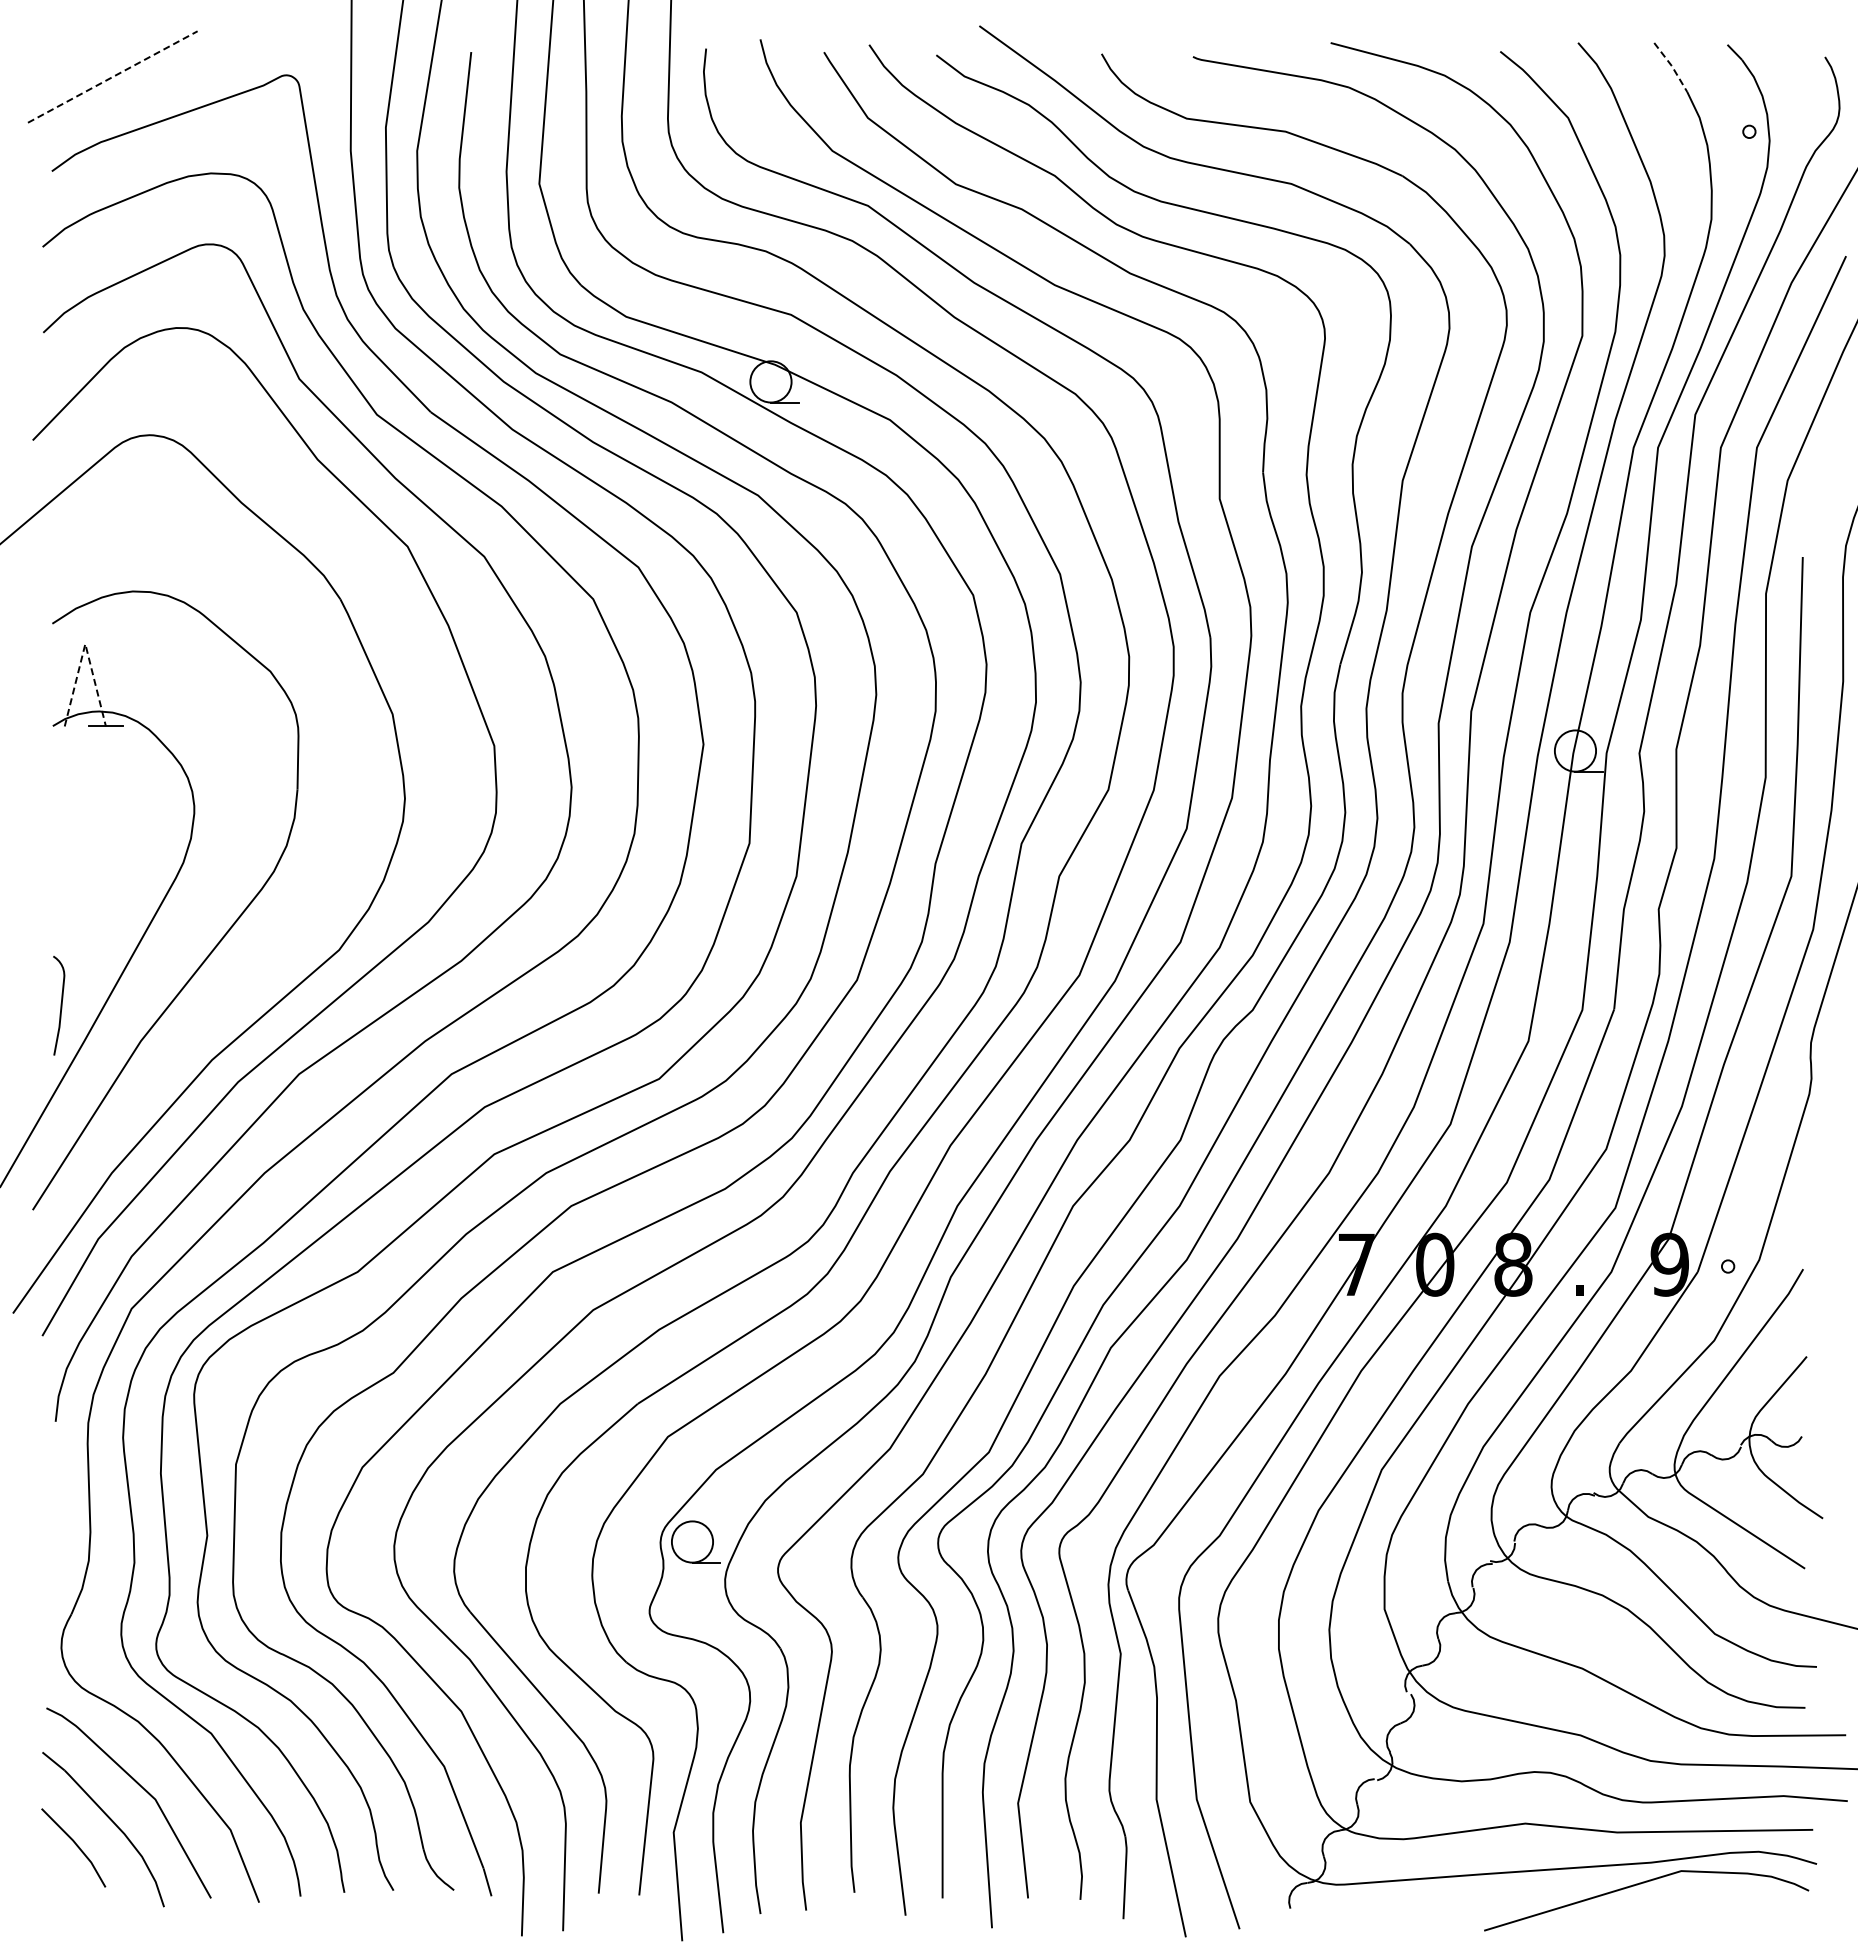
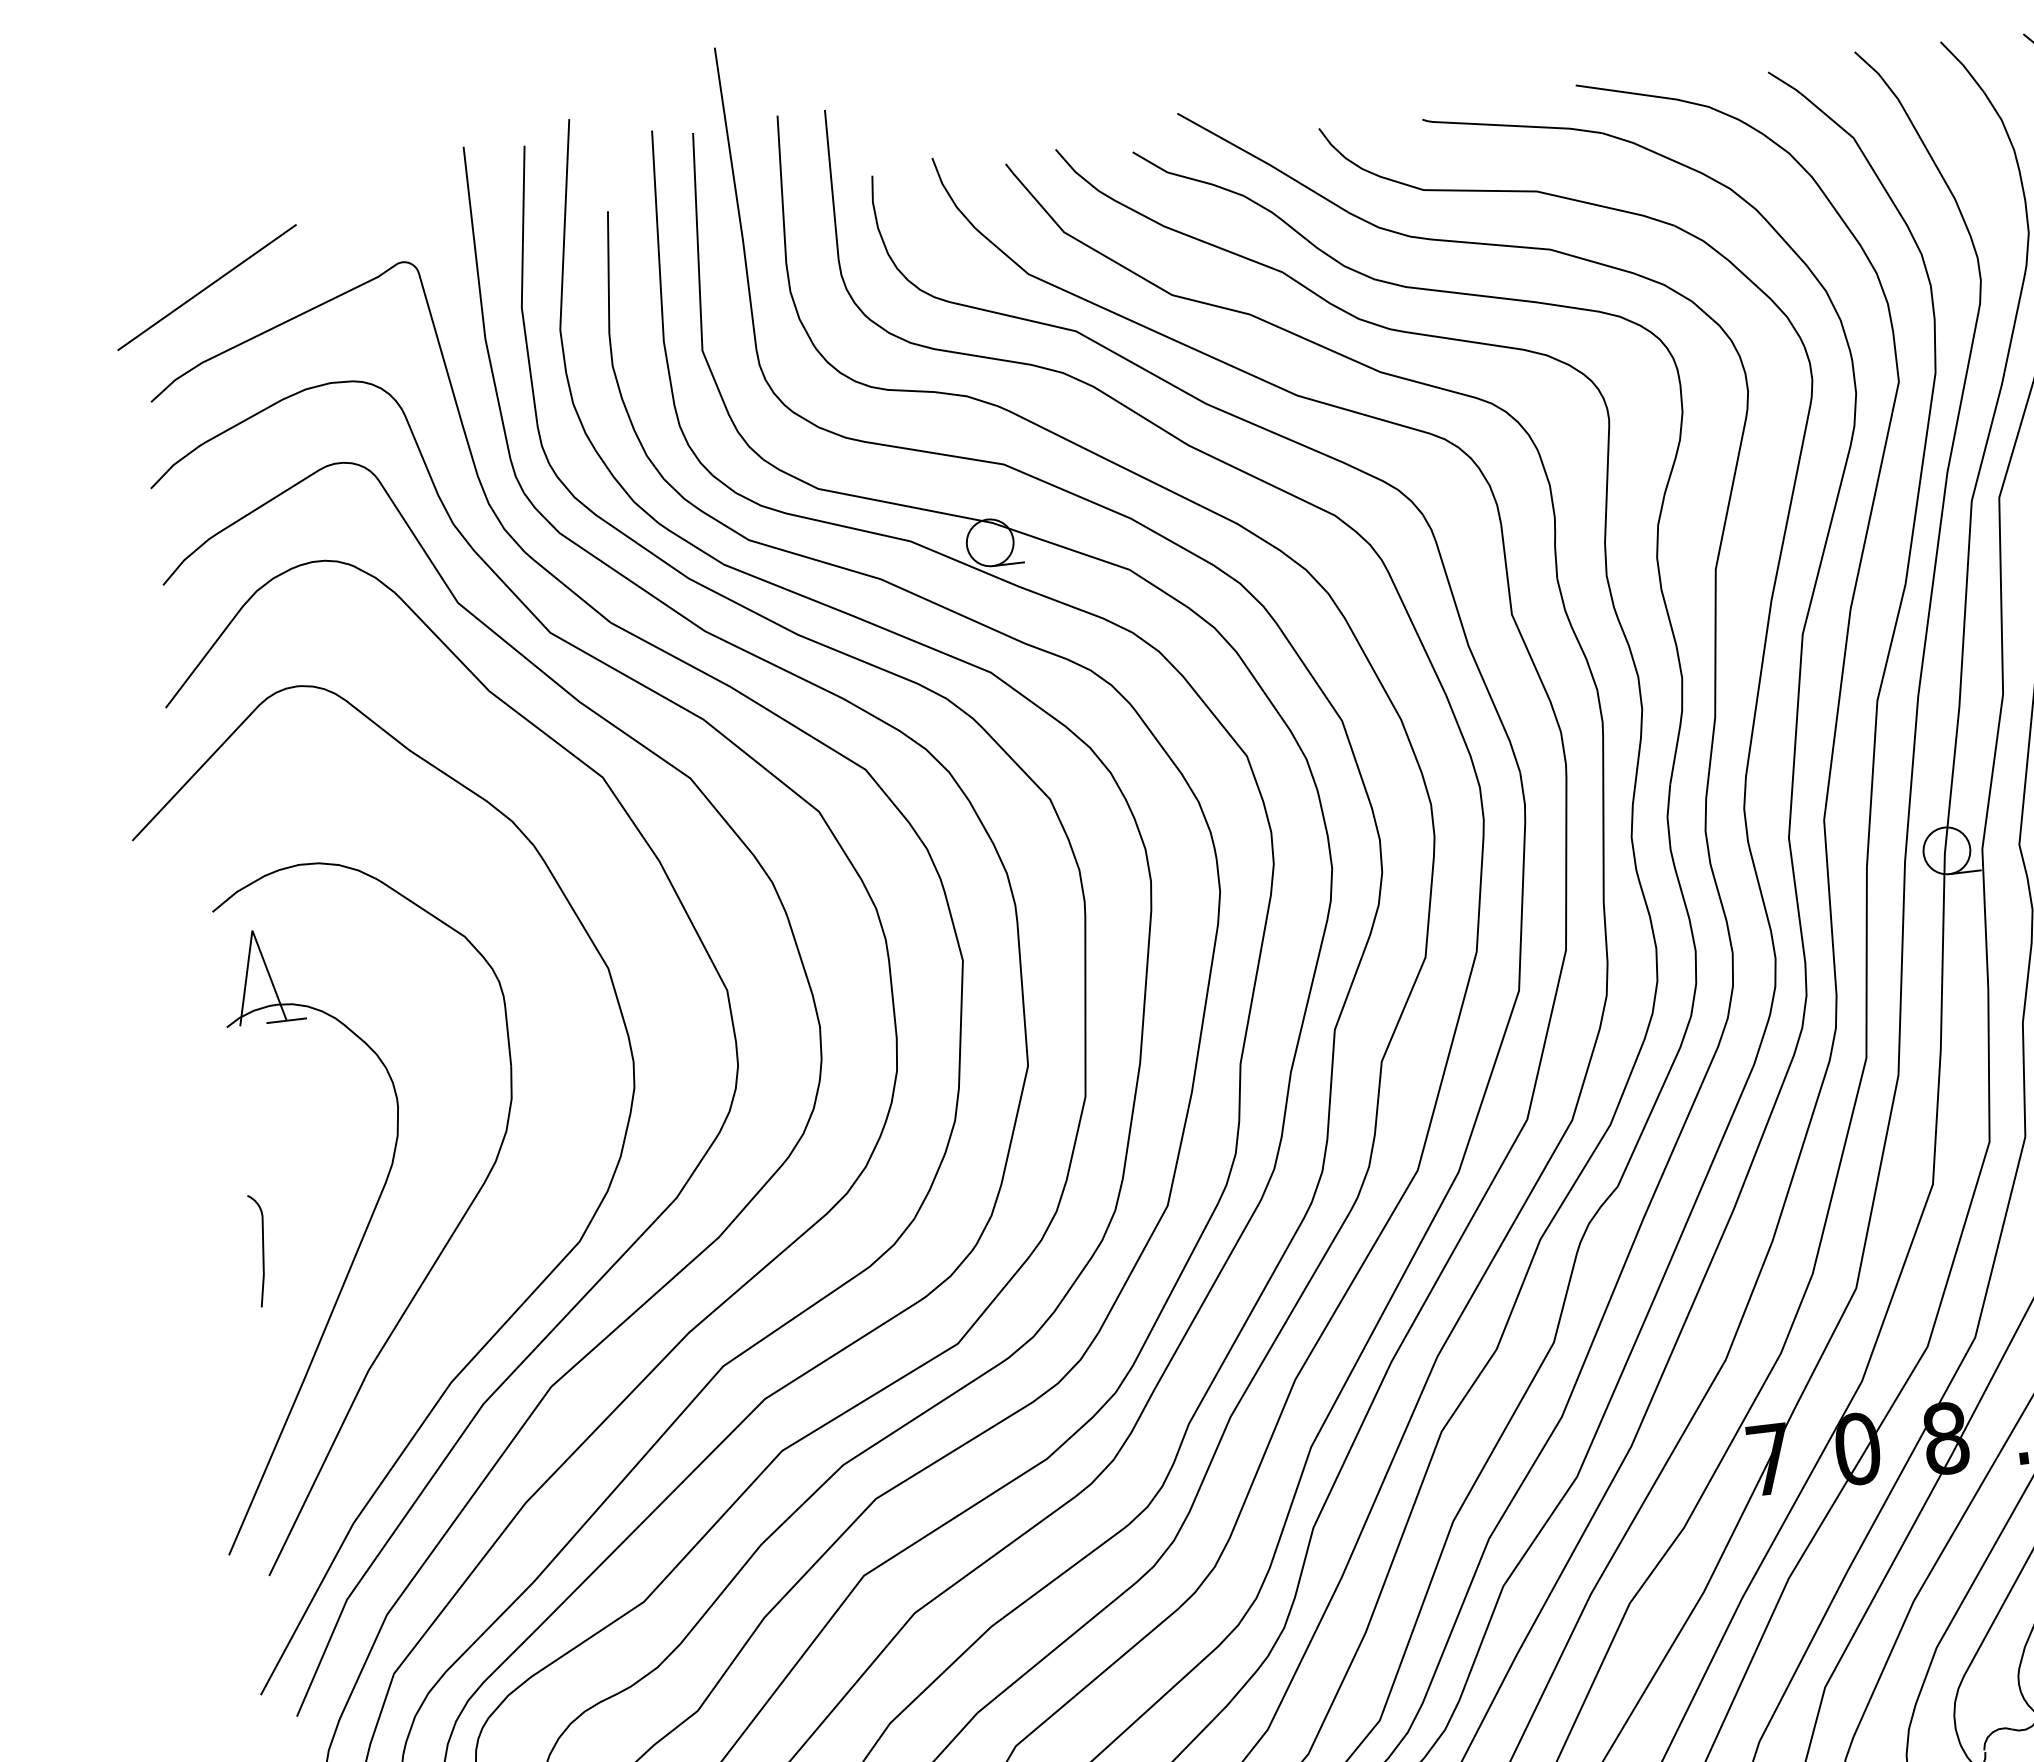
line: (1672, 66) -> (1964, 65), dashed -> solid
line: (113, 76) -> (207, 286), dashed -> solid
line: (85, 644) -> (252, 931), dashed -> solid
curve: (60, 1005) -> (262, 1250), moved

